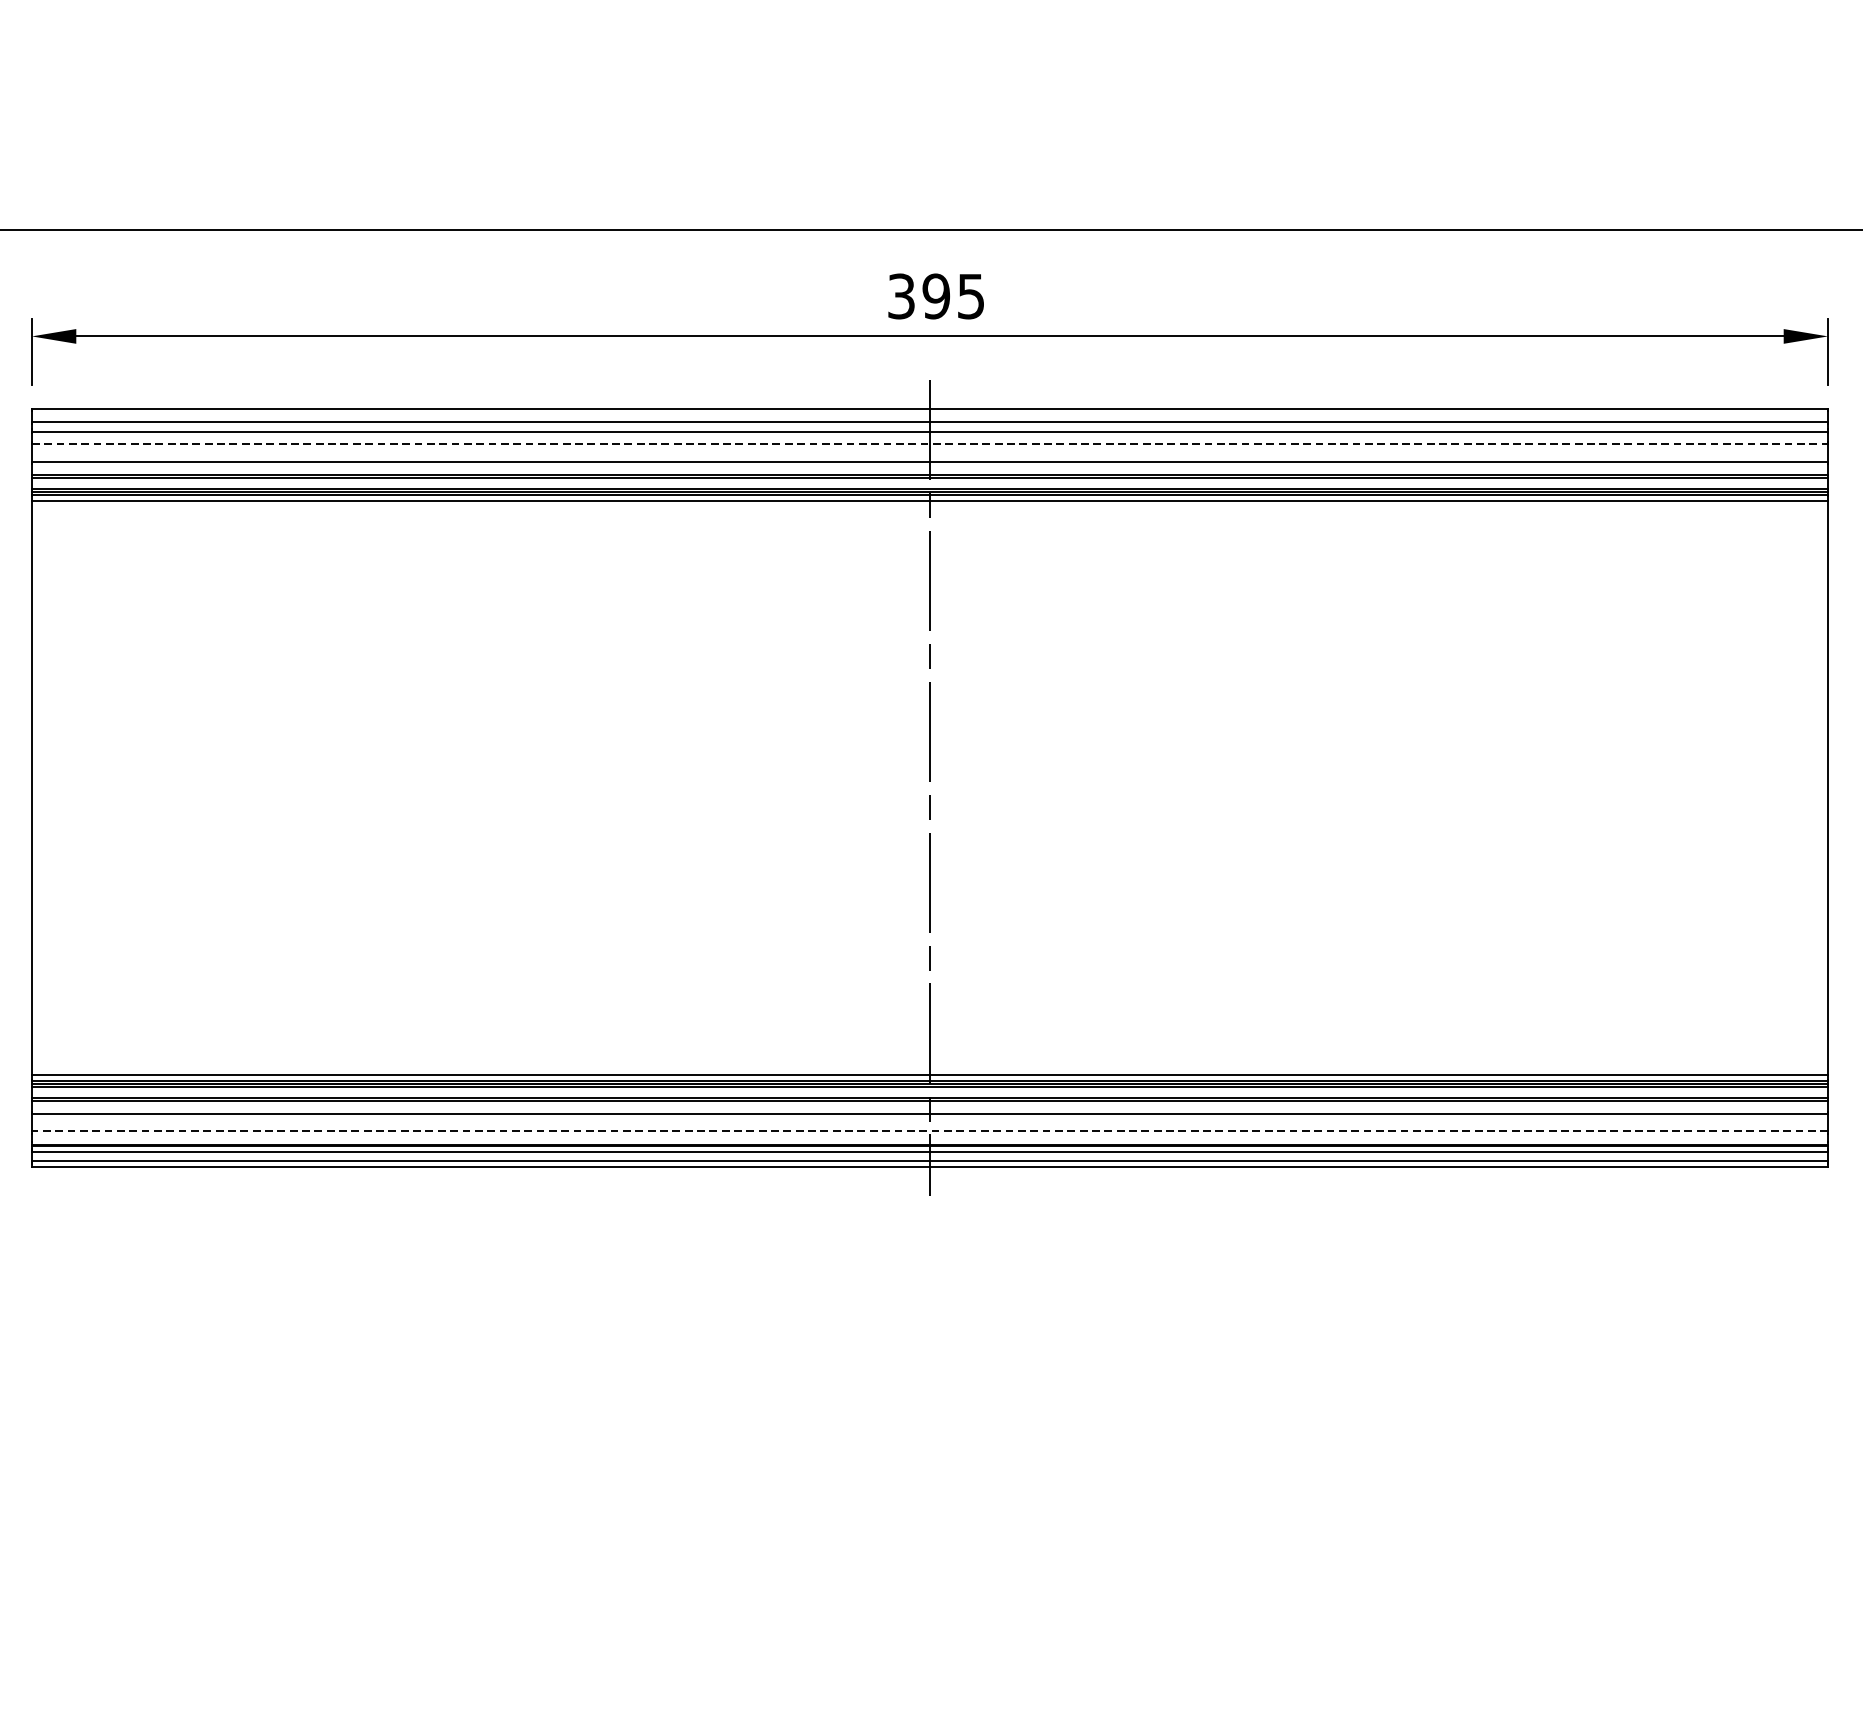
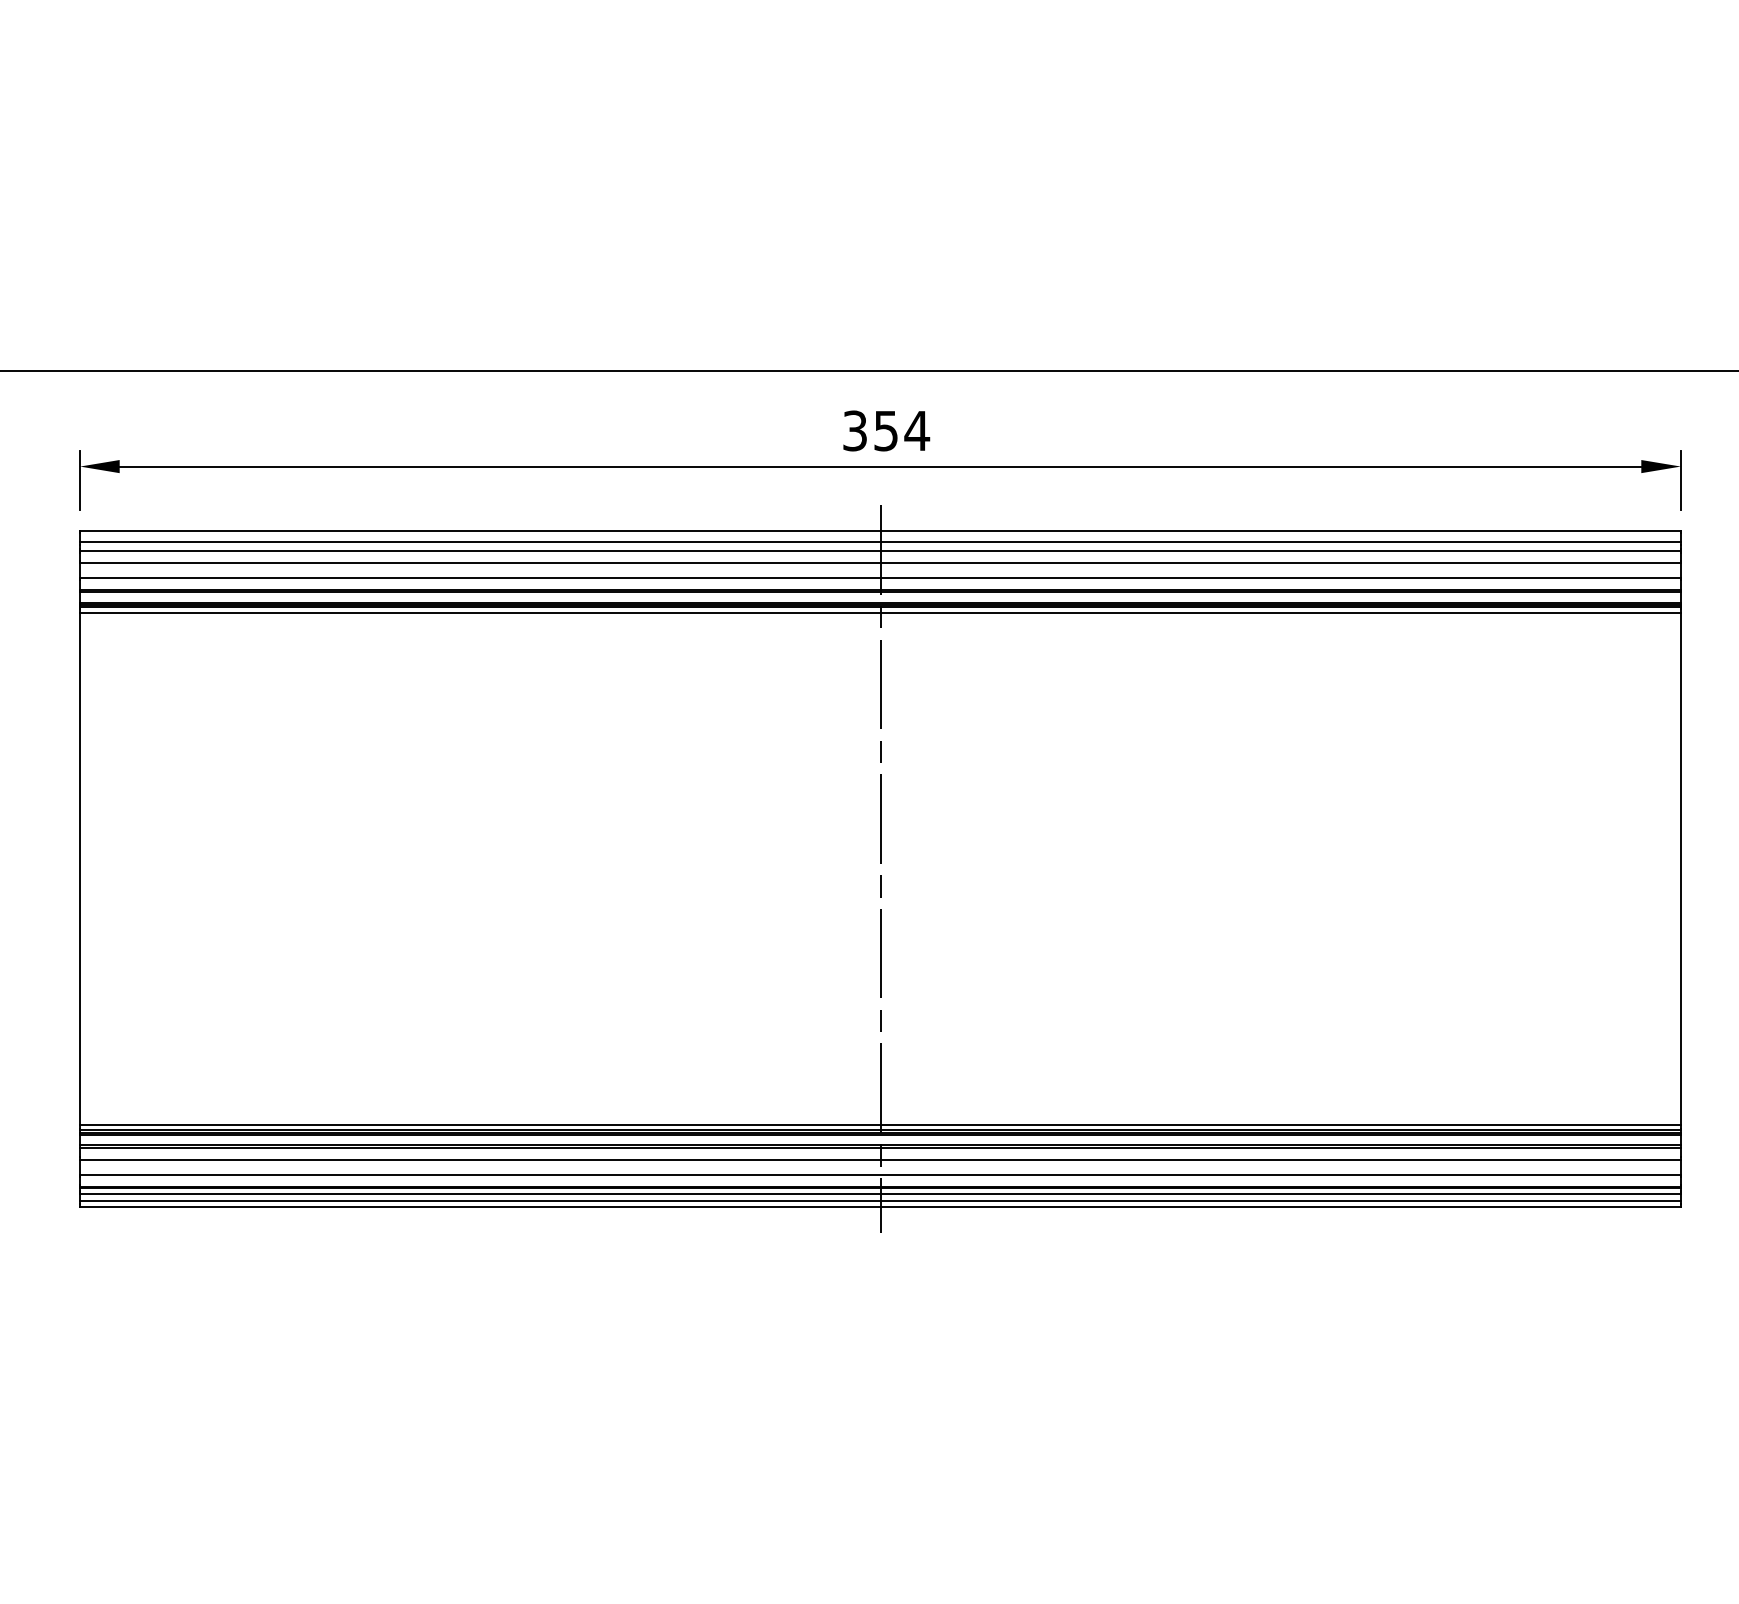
text: (953, 295) -> (901, 430), 395 -> 354
line: (931, 444) -> (881, 562), dashed -> solid
line: (929, 1131) -> (880, 1175), dashed -> solid

